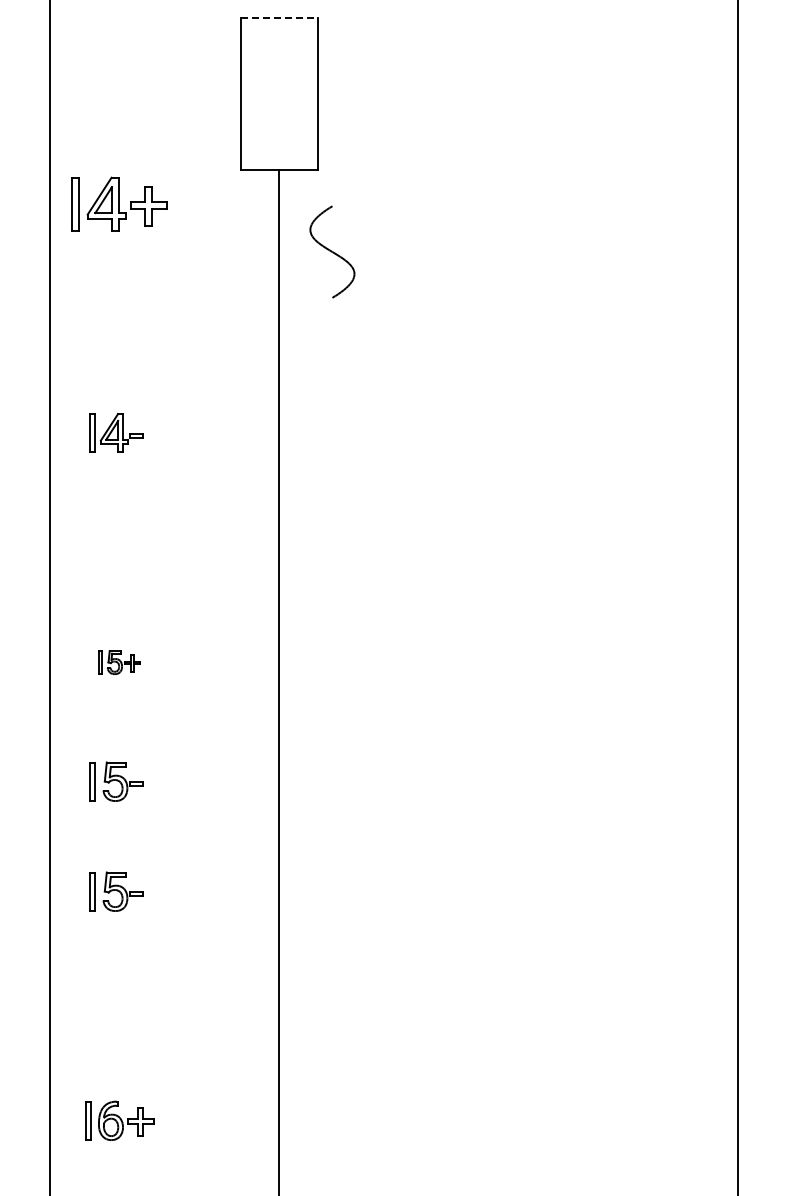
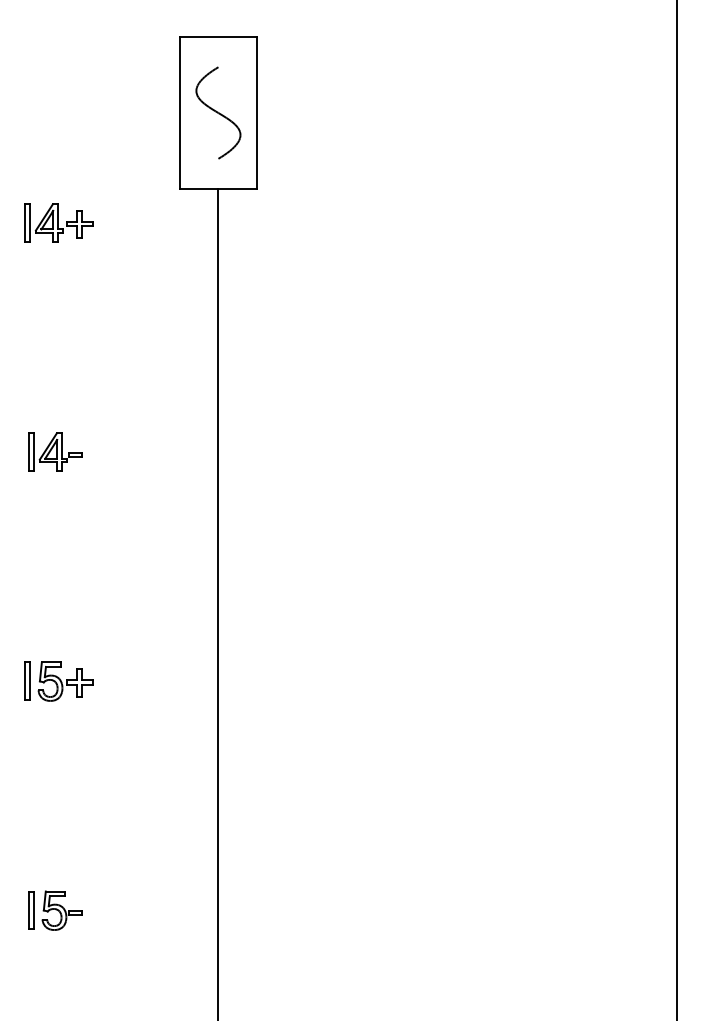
line: (279, 17) -> (218, 36), dashed -> solid
part: (119, 203) -> (58, 222), size x0.71
part: (332, 251) -> (218, 112), moved
part: (119, 662) -> (58, 681), size x1.67
part: (116, 781) -> (55, 800), removed

